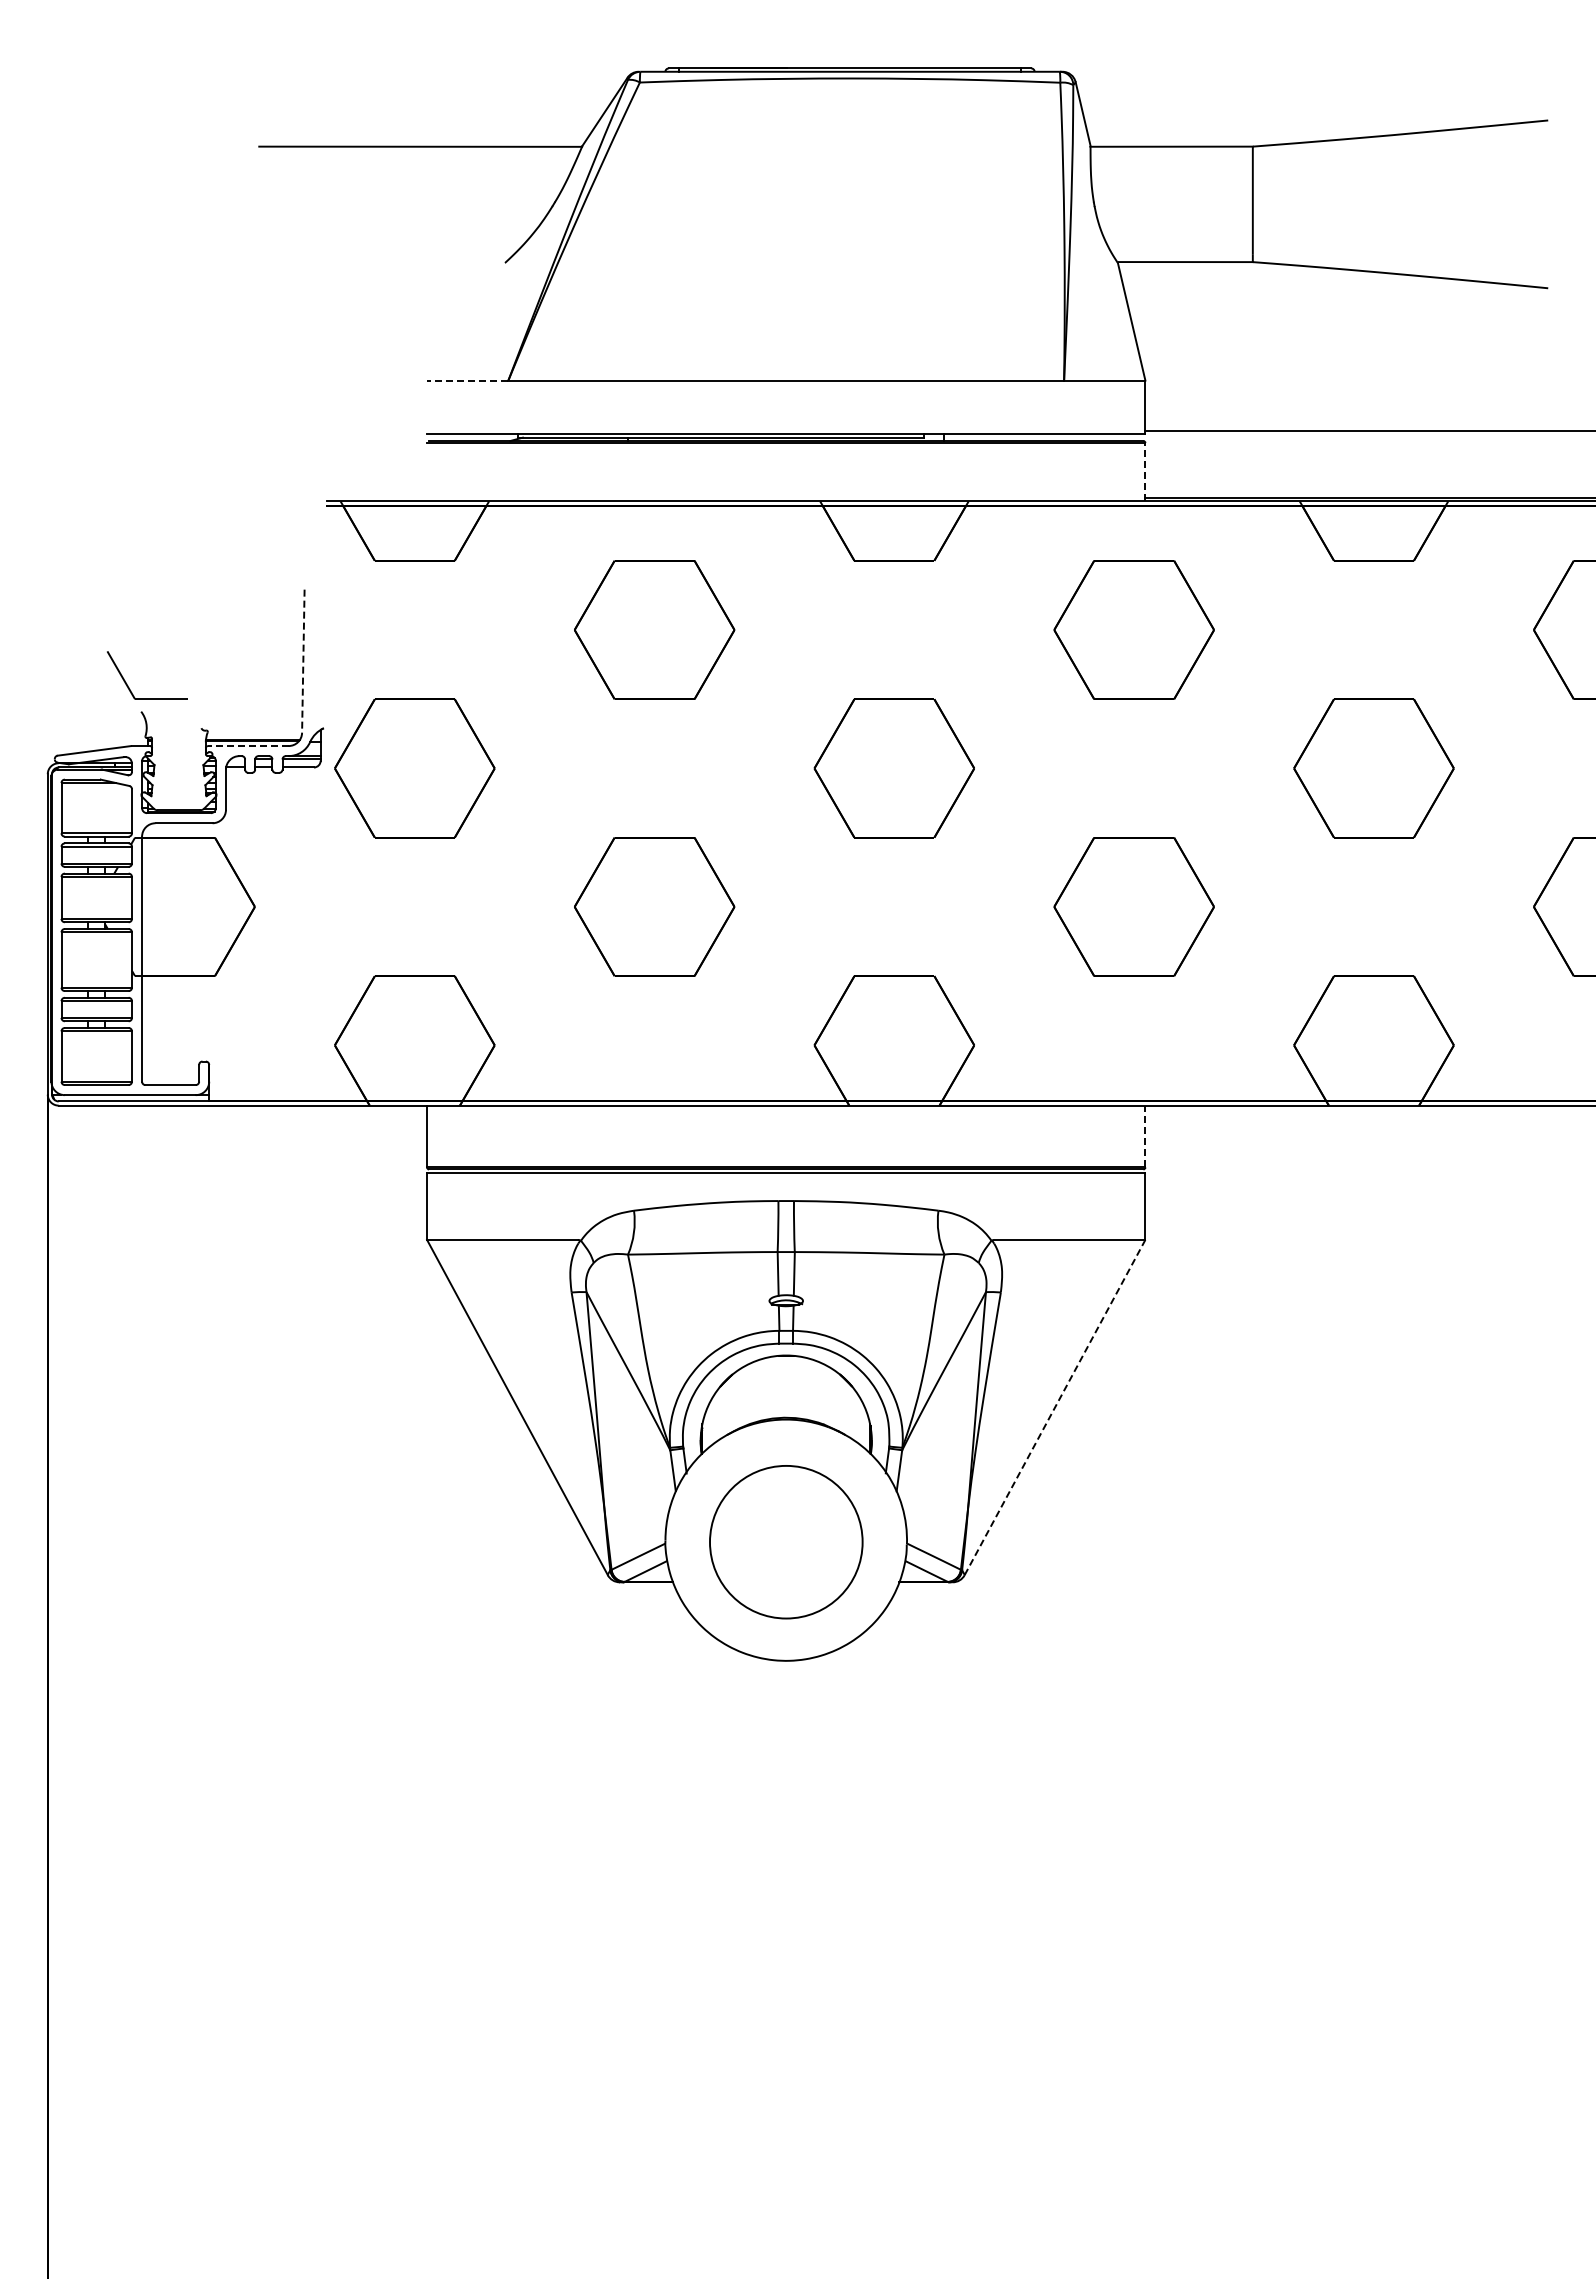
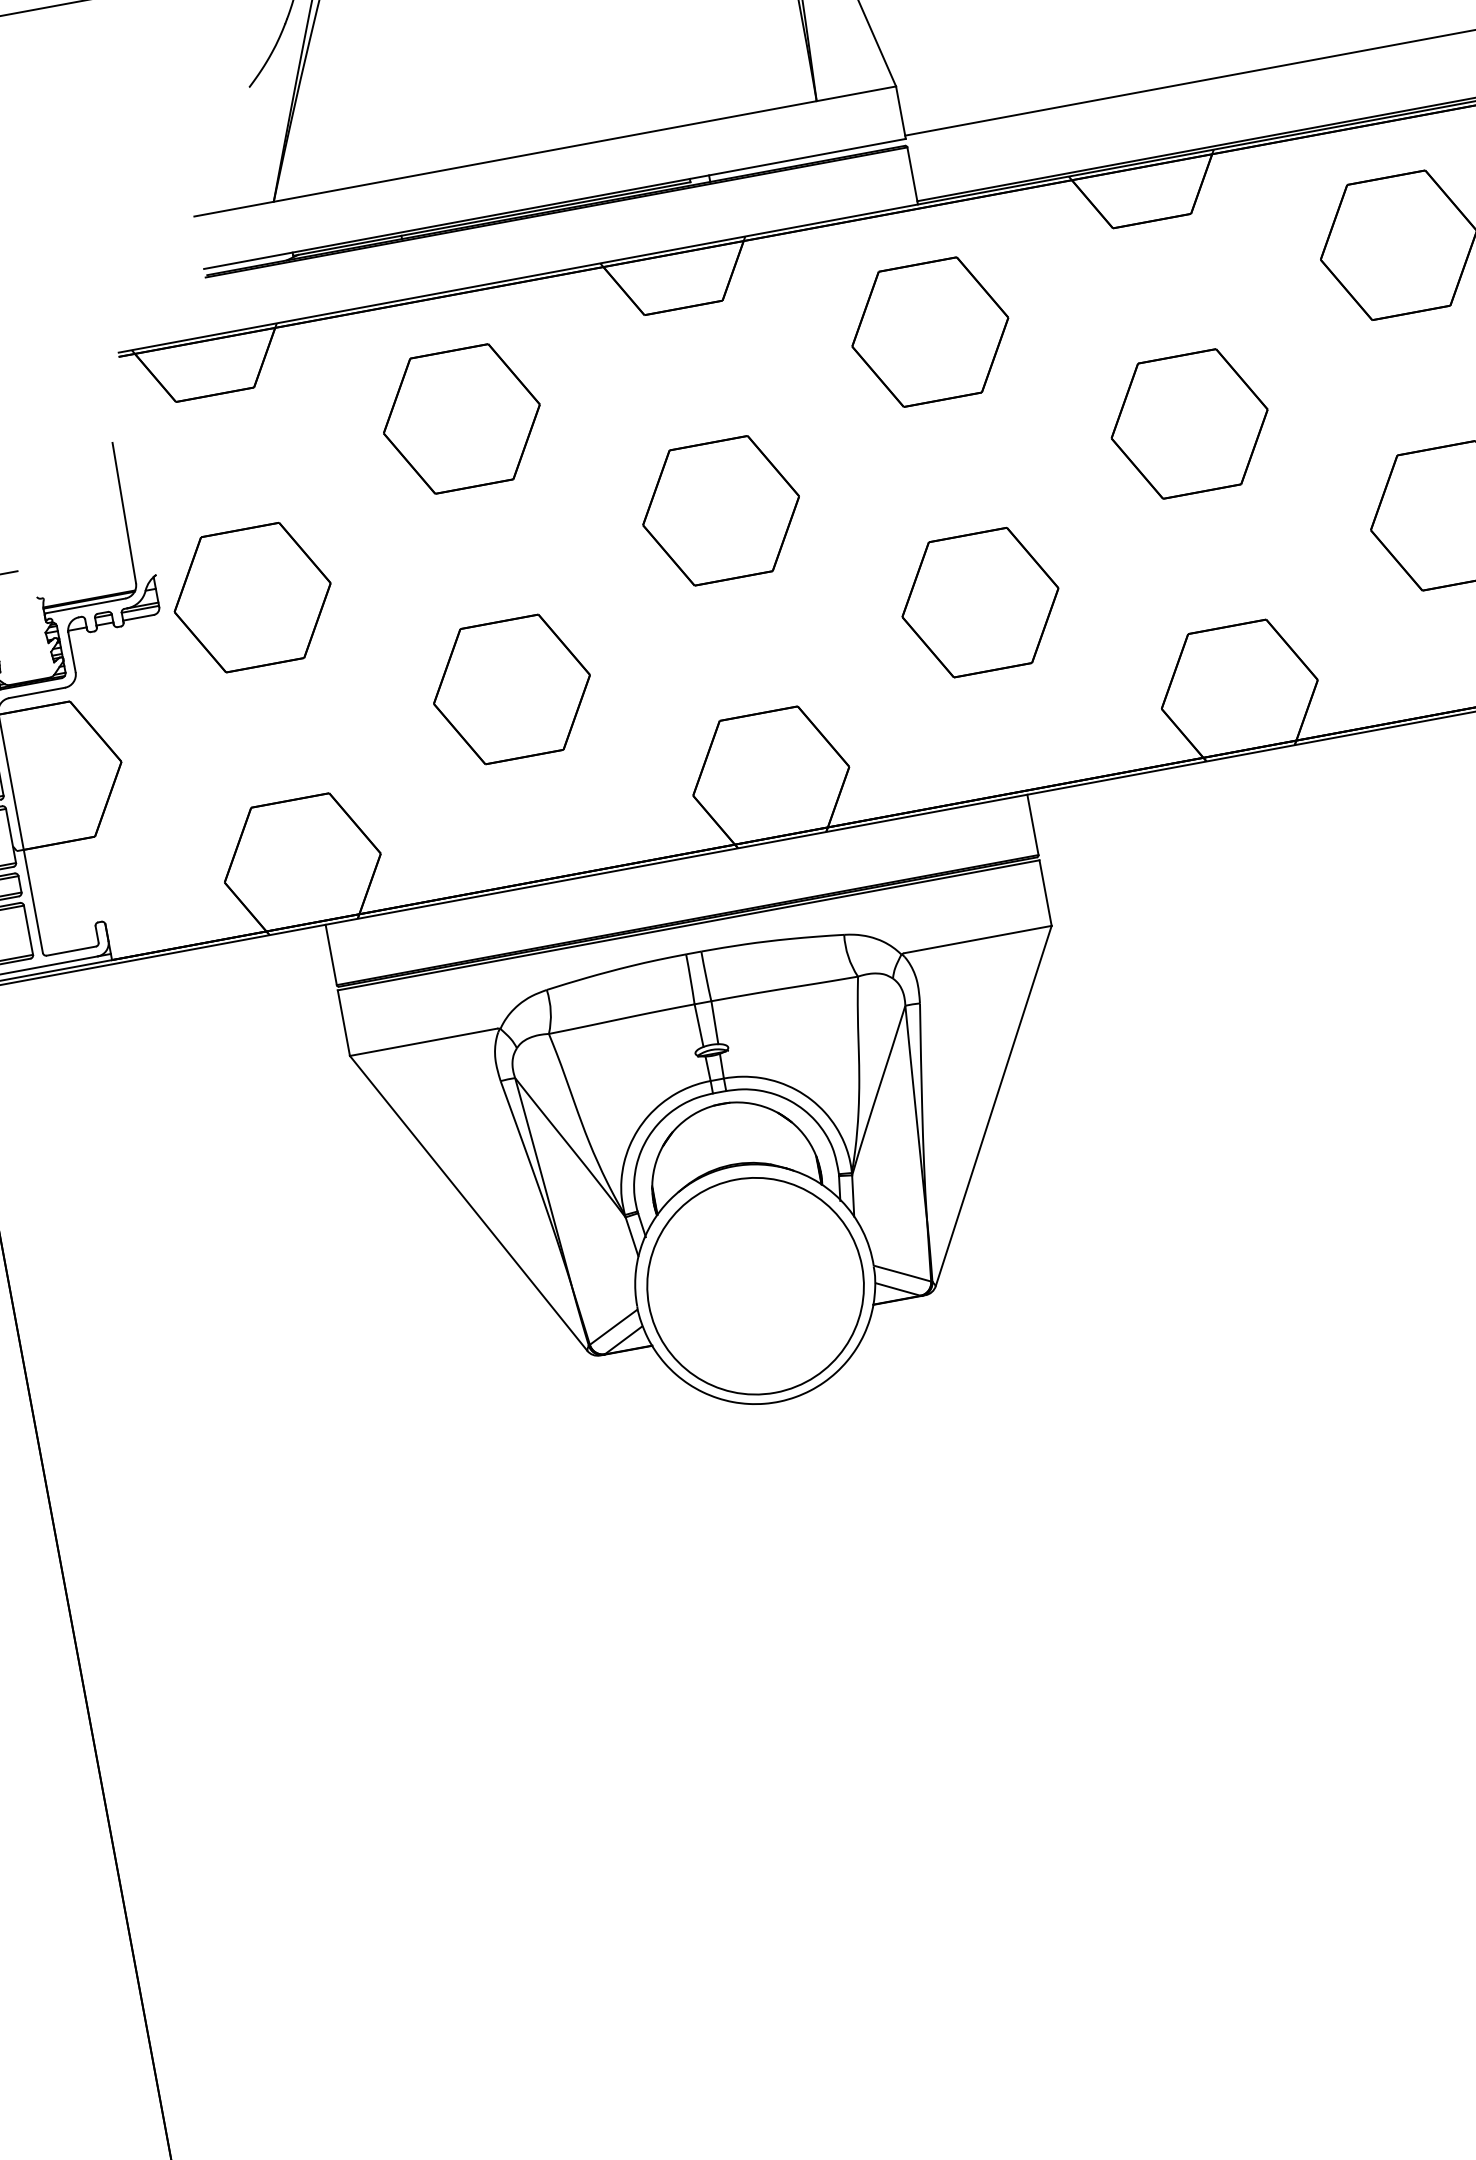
line: (467, 380) -> (233, 209), dashed -> solid
line: (1145, 471) -> (912, 175), dashed -> solid
line: (303, 661) -> (124, 513), dashed -> solid
line: (247, 746) -> (85, 606), dashed -> solid
line: (1145, 1136) -> (1033, 824), dashed -> solid
line: (1055, 1407) -> (994, 1105), dashed -> solid
circle: (786, 1542) -> (755, 1286), size x1.43

